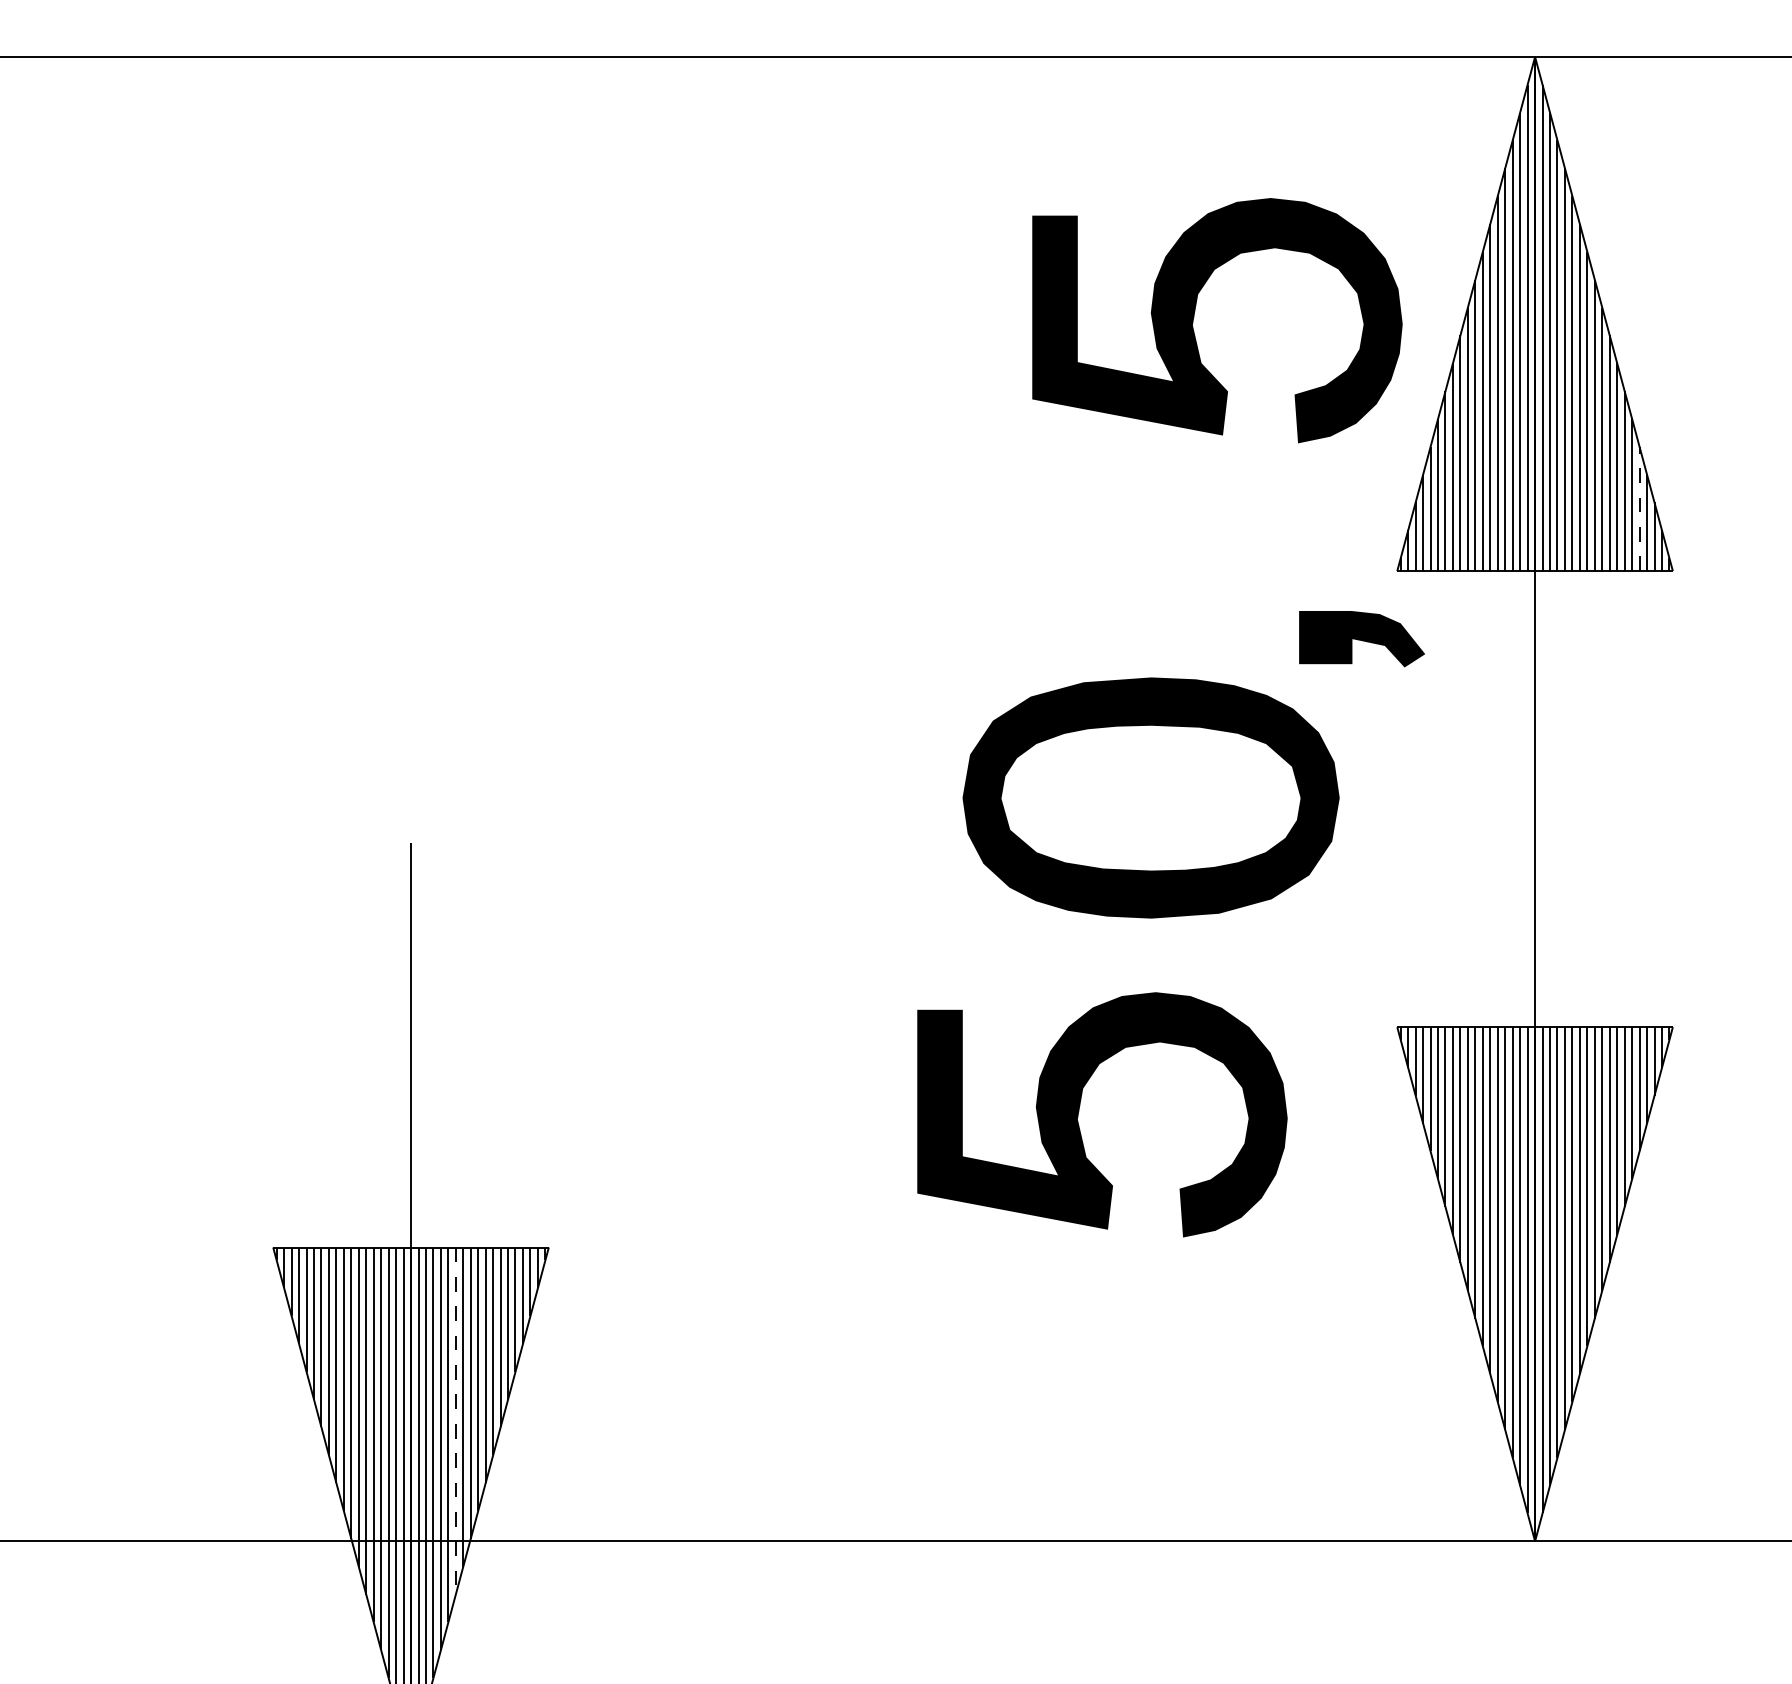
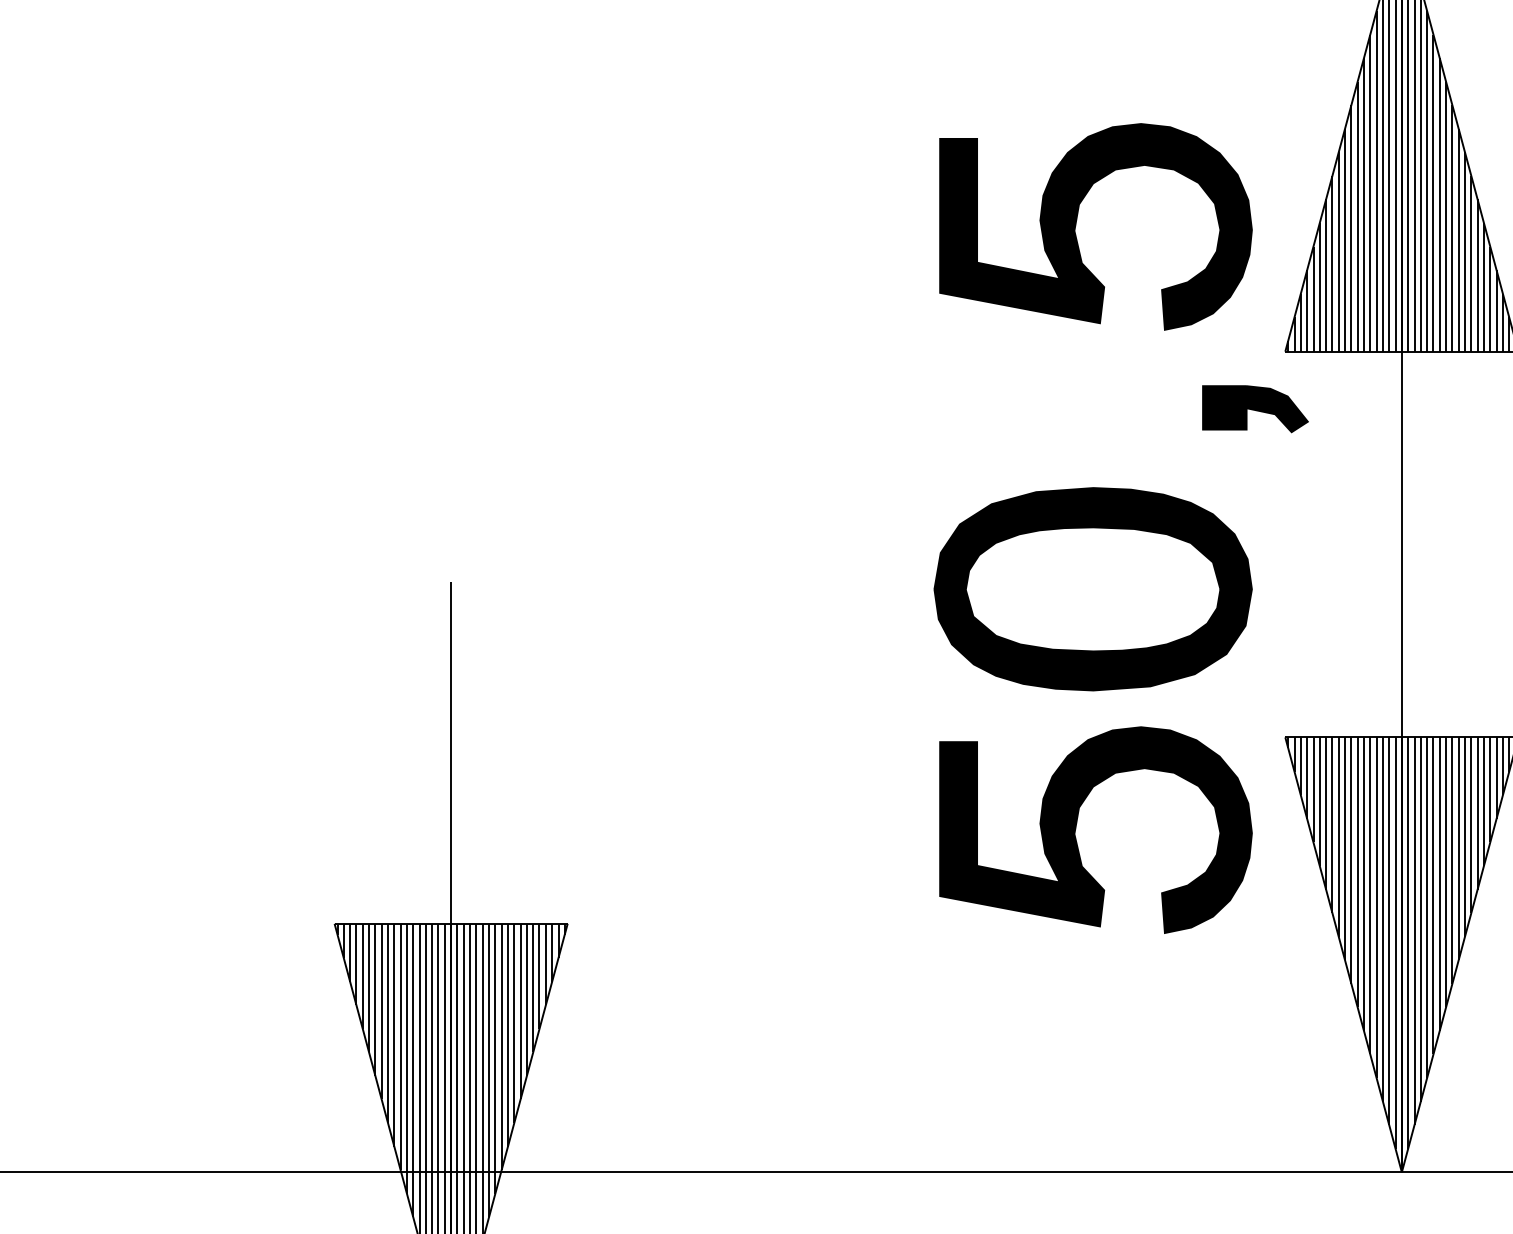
part: (1194, 317) -> (1076, 224), moved
line: (1639, 508) -> (1490, 298), dashed -> solid
part: (1150, 797) -> (1092, 588), moved
part: (1079, 1111) -> (1076, 827), moved
line: (455, 1421) -> (488, 1070), dashed -> solid

